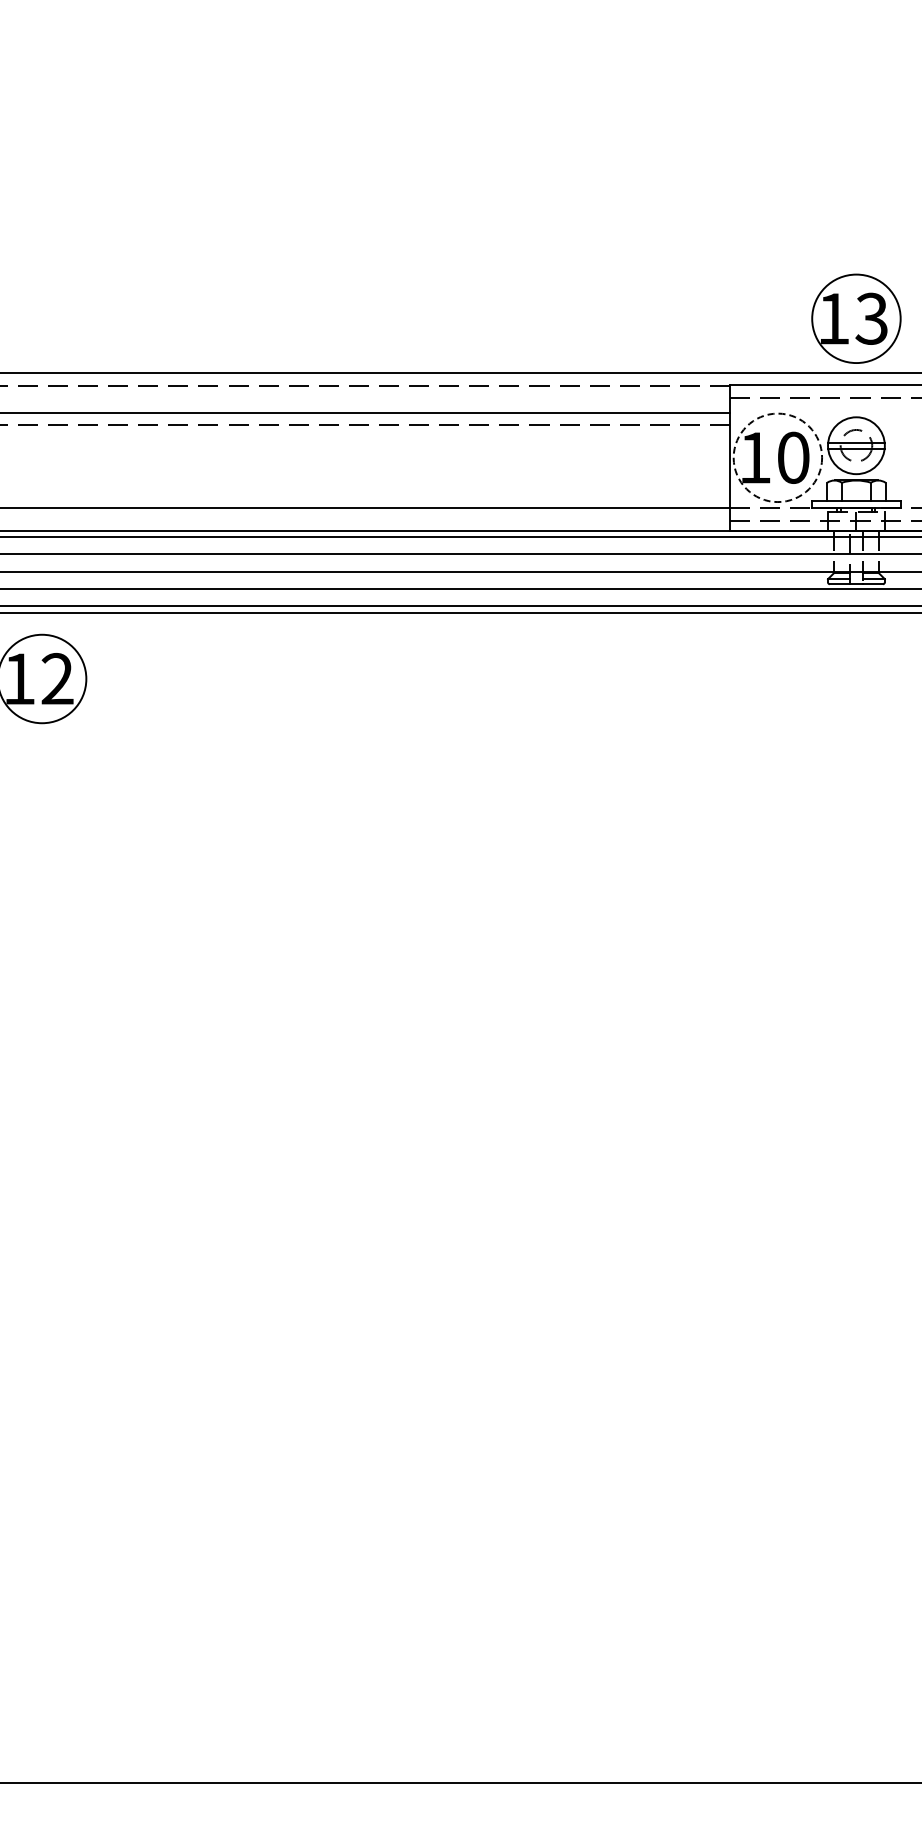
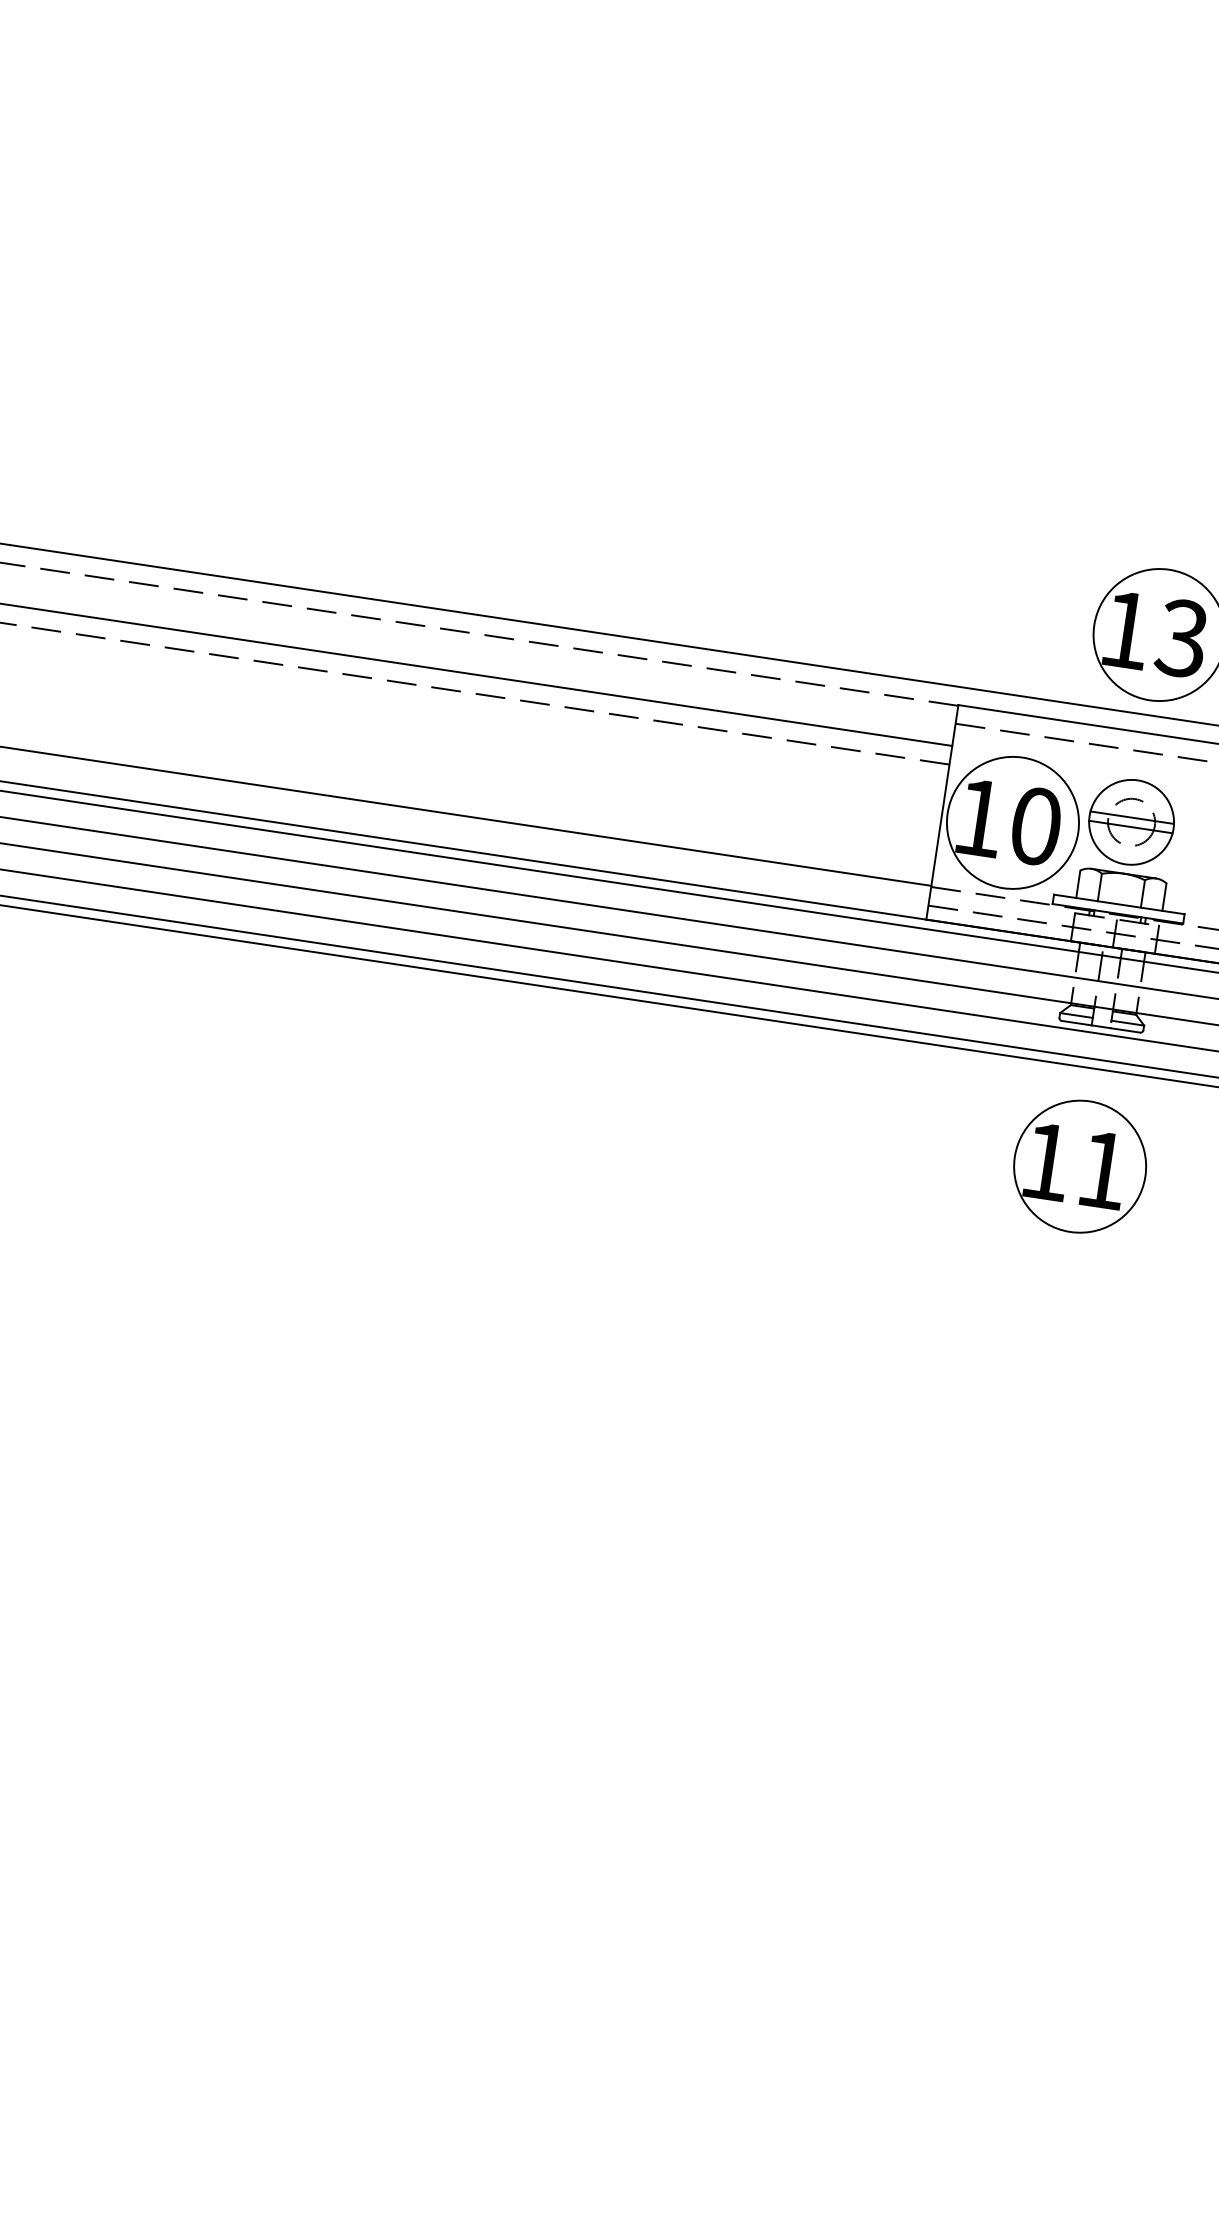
circle: (777, 457) -> (1012, 822), dashed -> solid
part: (856, 678) -> (1080, 1165), added

